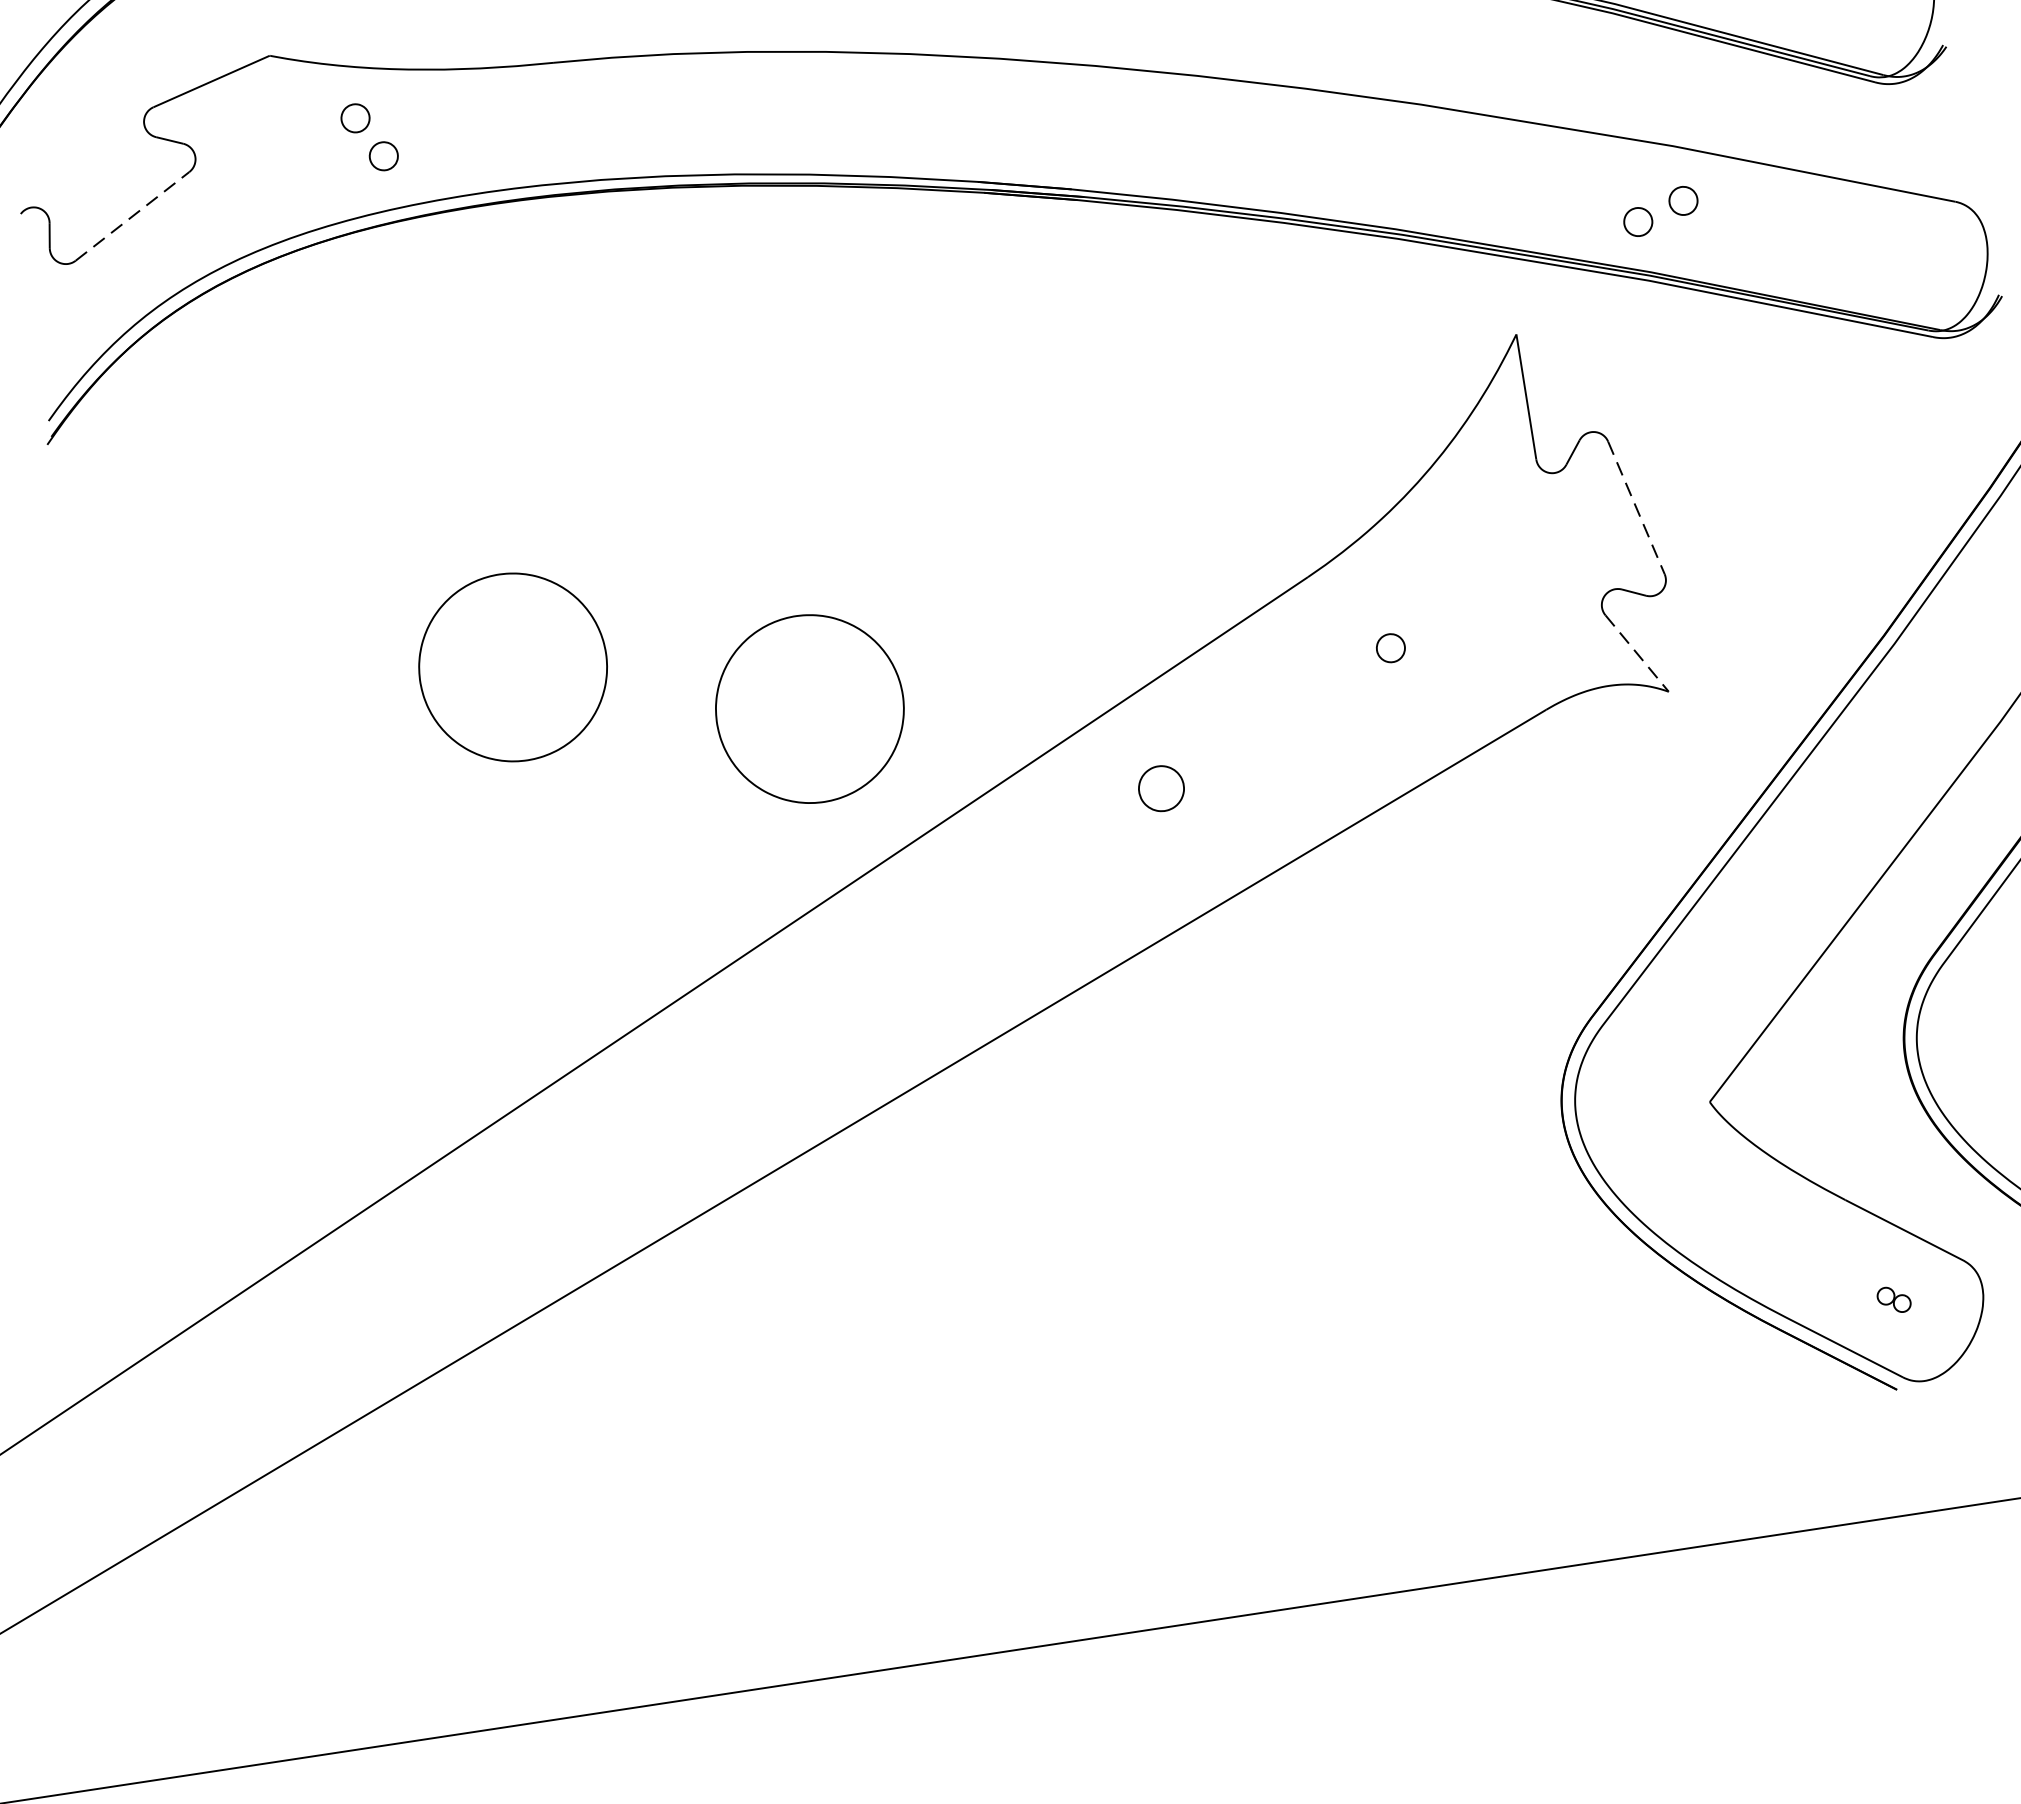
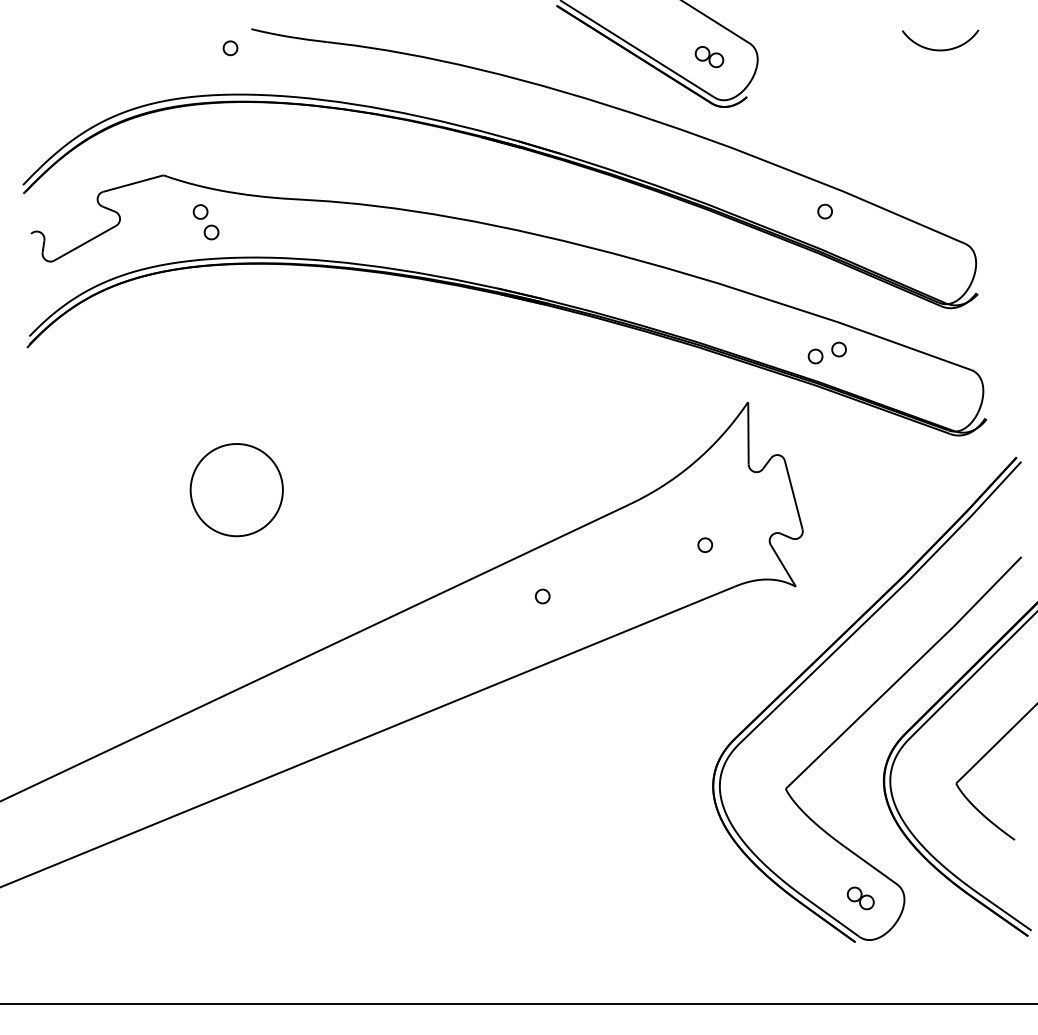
line: (132, 214) -> (85, 242), dashed -> solid
line: (1636, 508) -> (793, 495), dashed -> solid
part: (1391, 646) -> (705, 544), moved
line: (1637, 654) -> (783, 566), dashed -> solid
part: (809, 709) -> (377, 532), removed
part: (1161, 788) -> (542, 596), size x0.62
part: (1893, 1300) -> (860, 898), size x1.67

